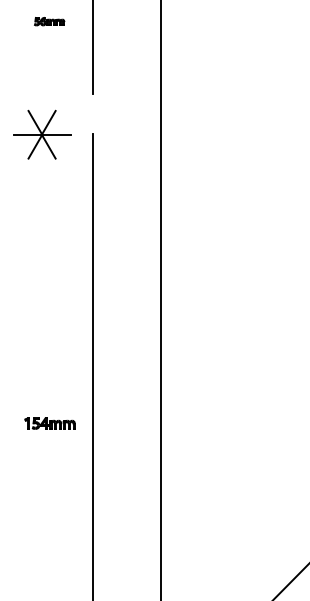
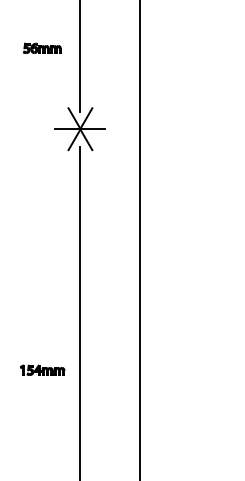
part: (49, 21) -> (42, 48), size x1.43
part: (42, 134) -> (80, 128), moved
part: (49, 423) -> (42, 370), moved

